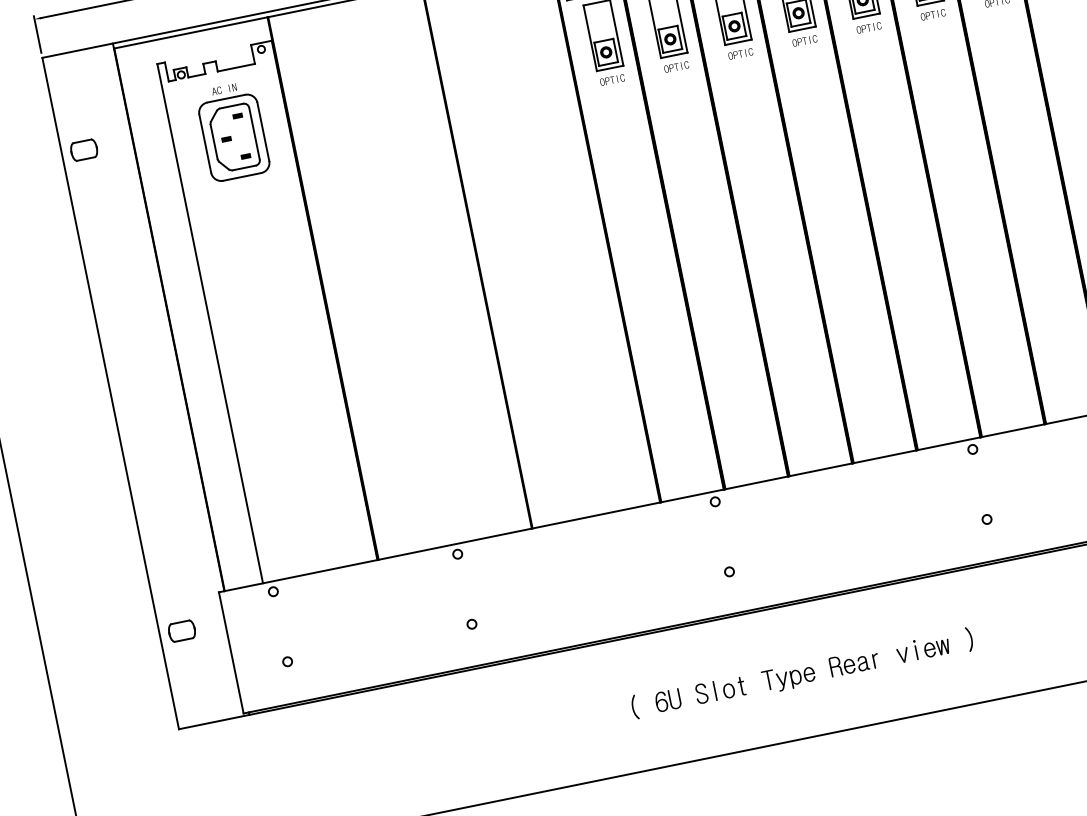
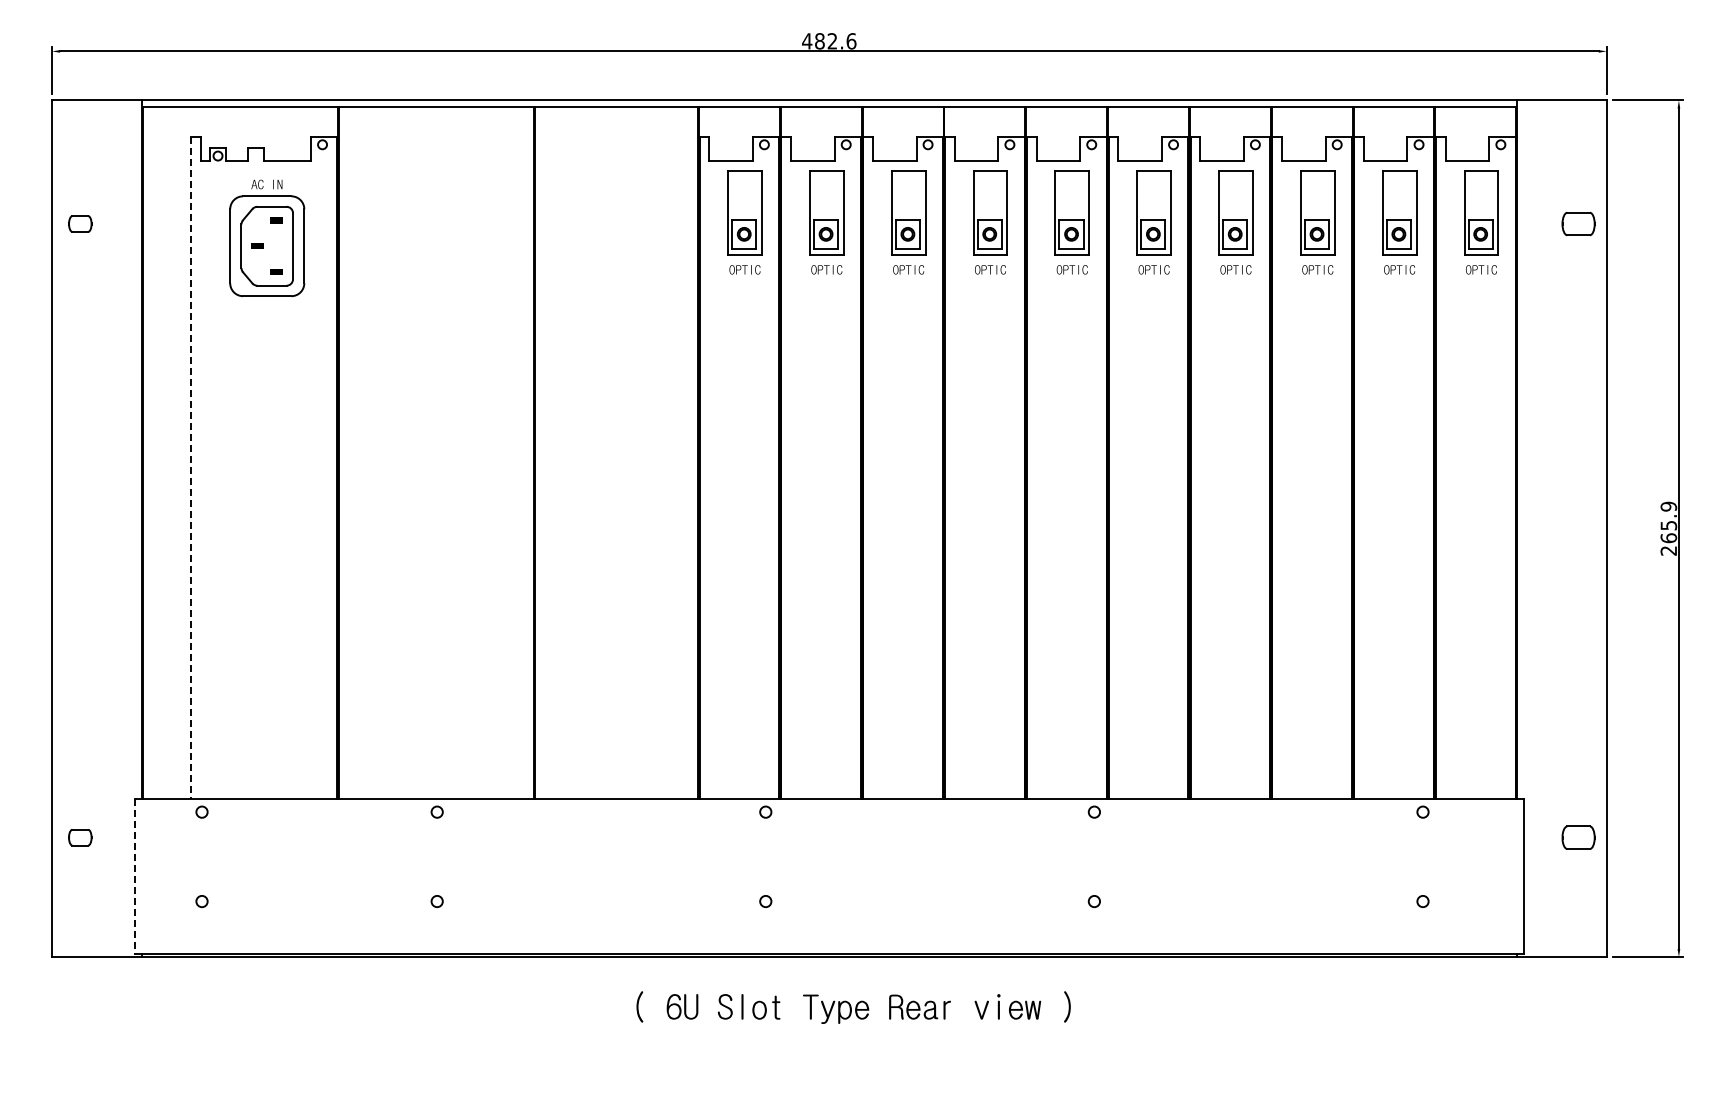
part: (84, 149) -> (80, 223), size x0.7
line: (210, 324) -> (191, 468), solid -> dashed
part: (182, 630) -> (80, 837), size x0.7
line: (231, 653) -> (135, 877), solid -> dashed
text: (802, 673) -> (853, 1007), moved

